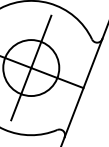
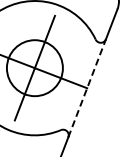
line: (83, 88) -> (87, 88), solid -> dashed

